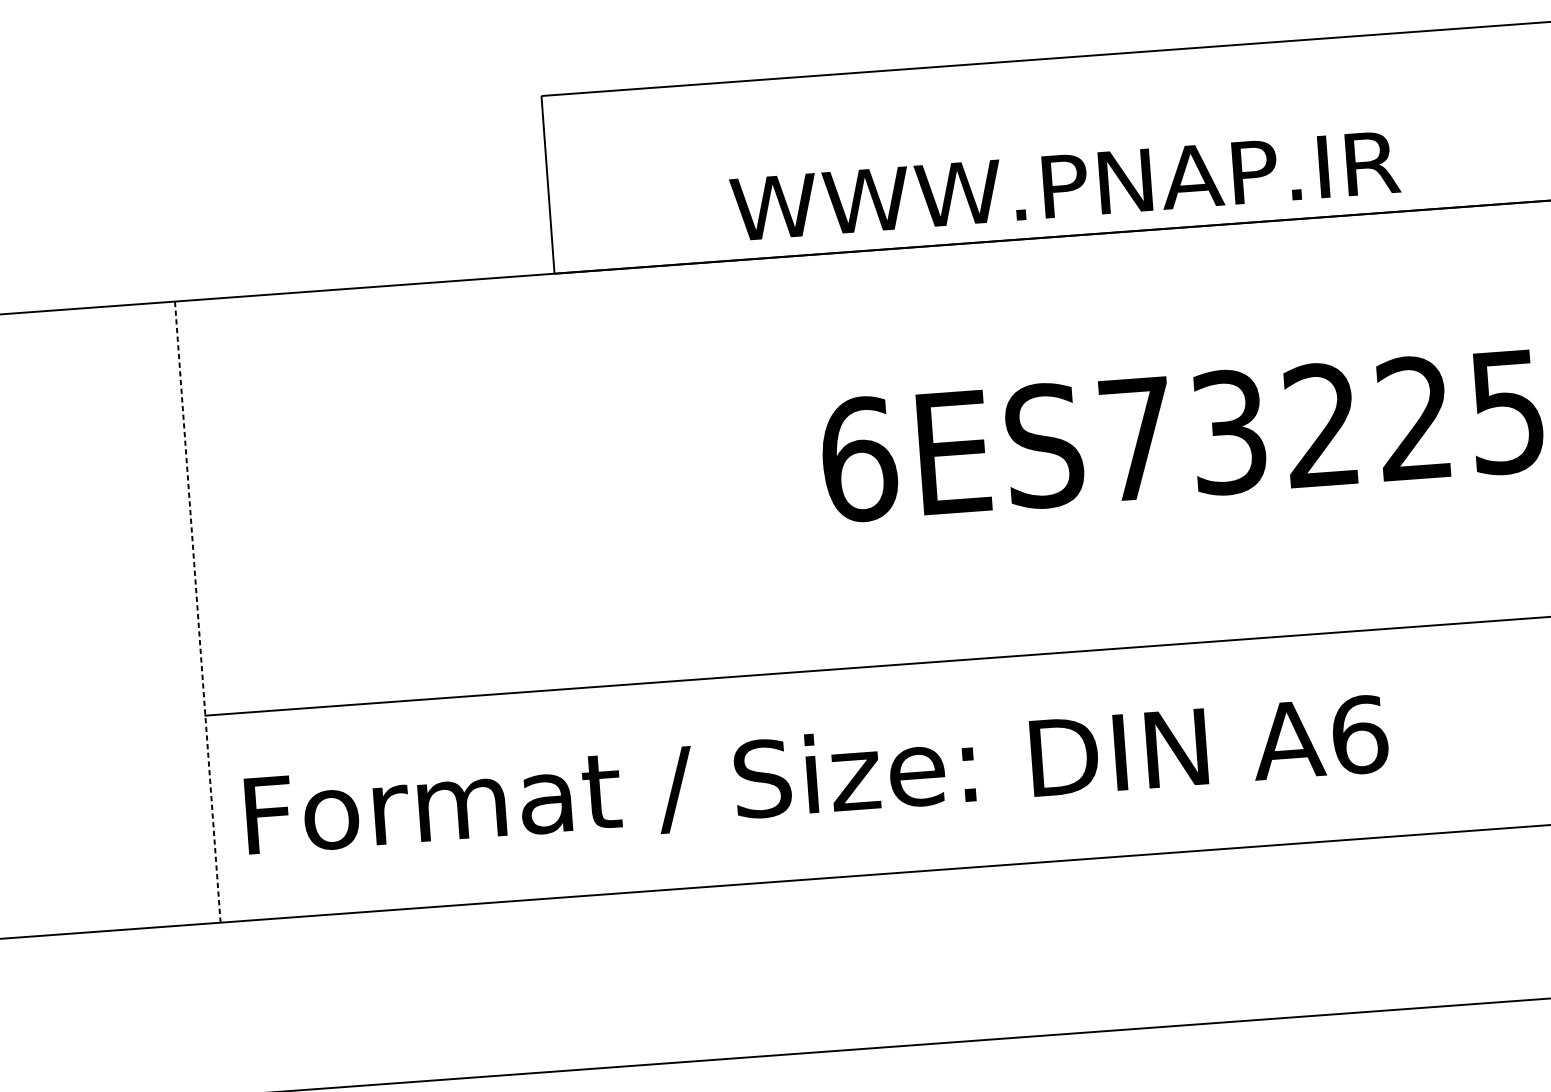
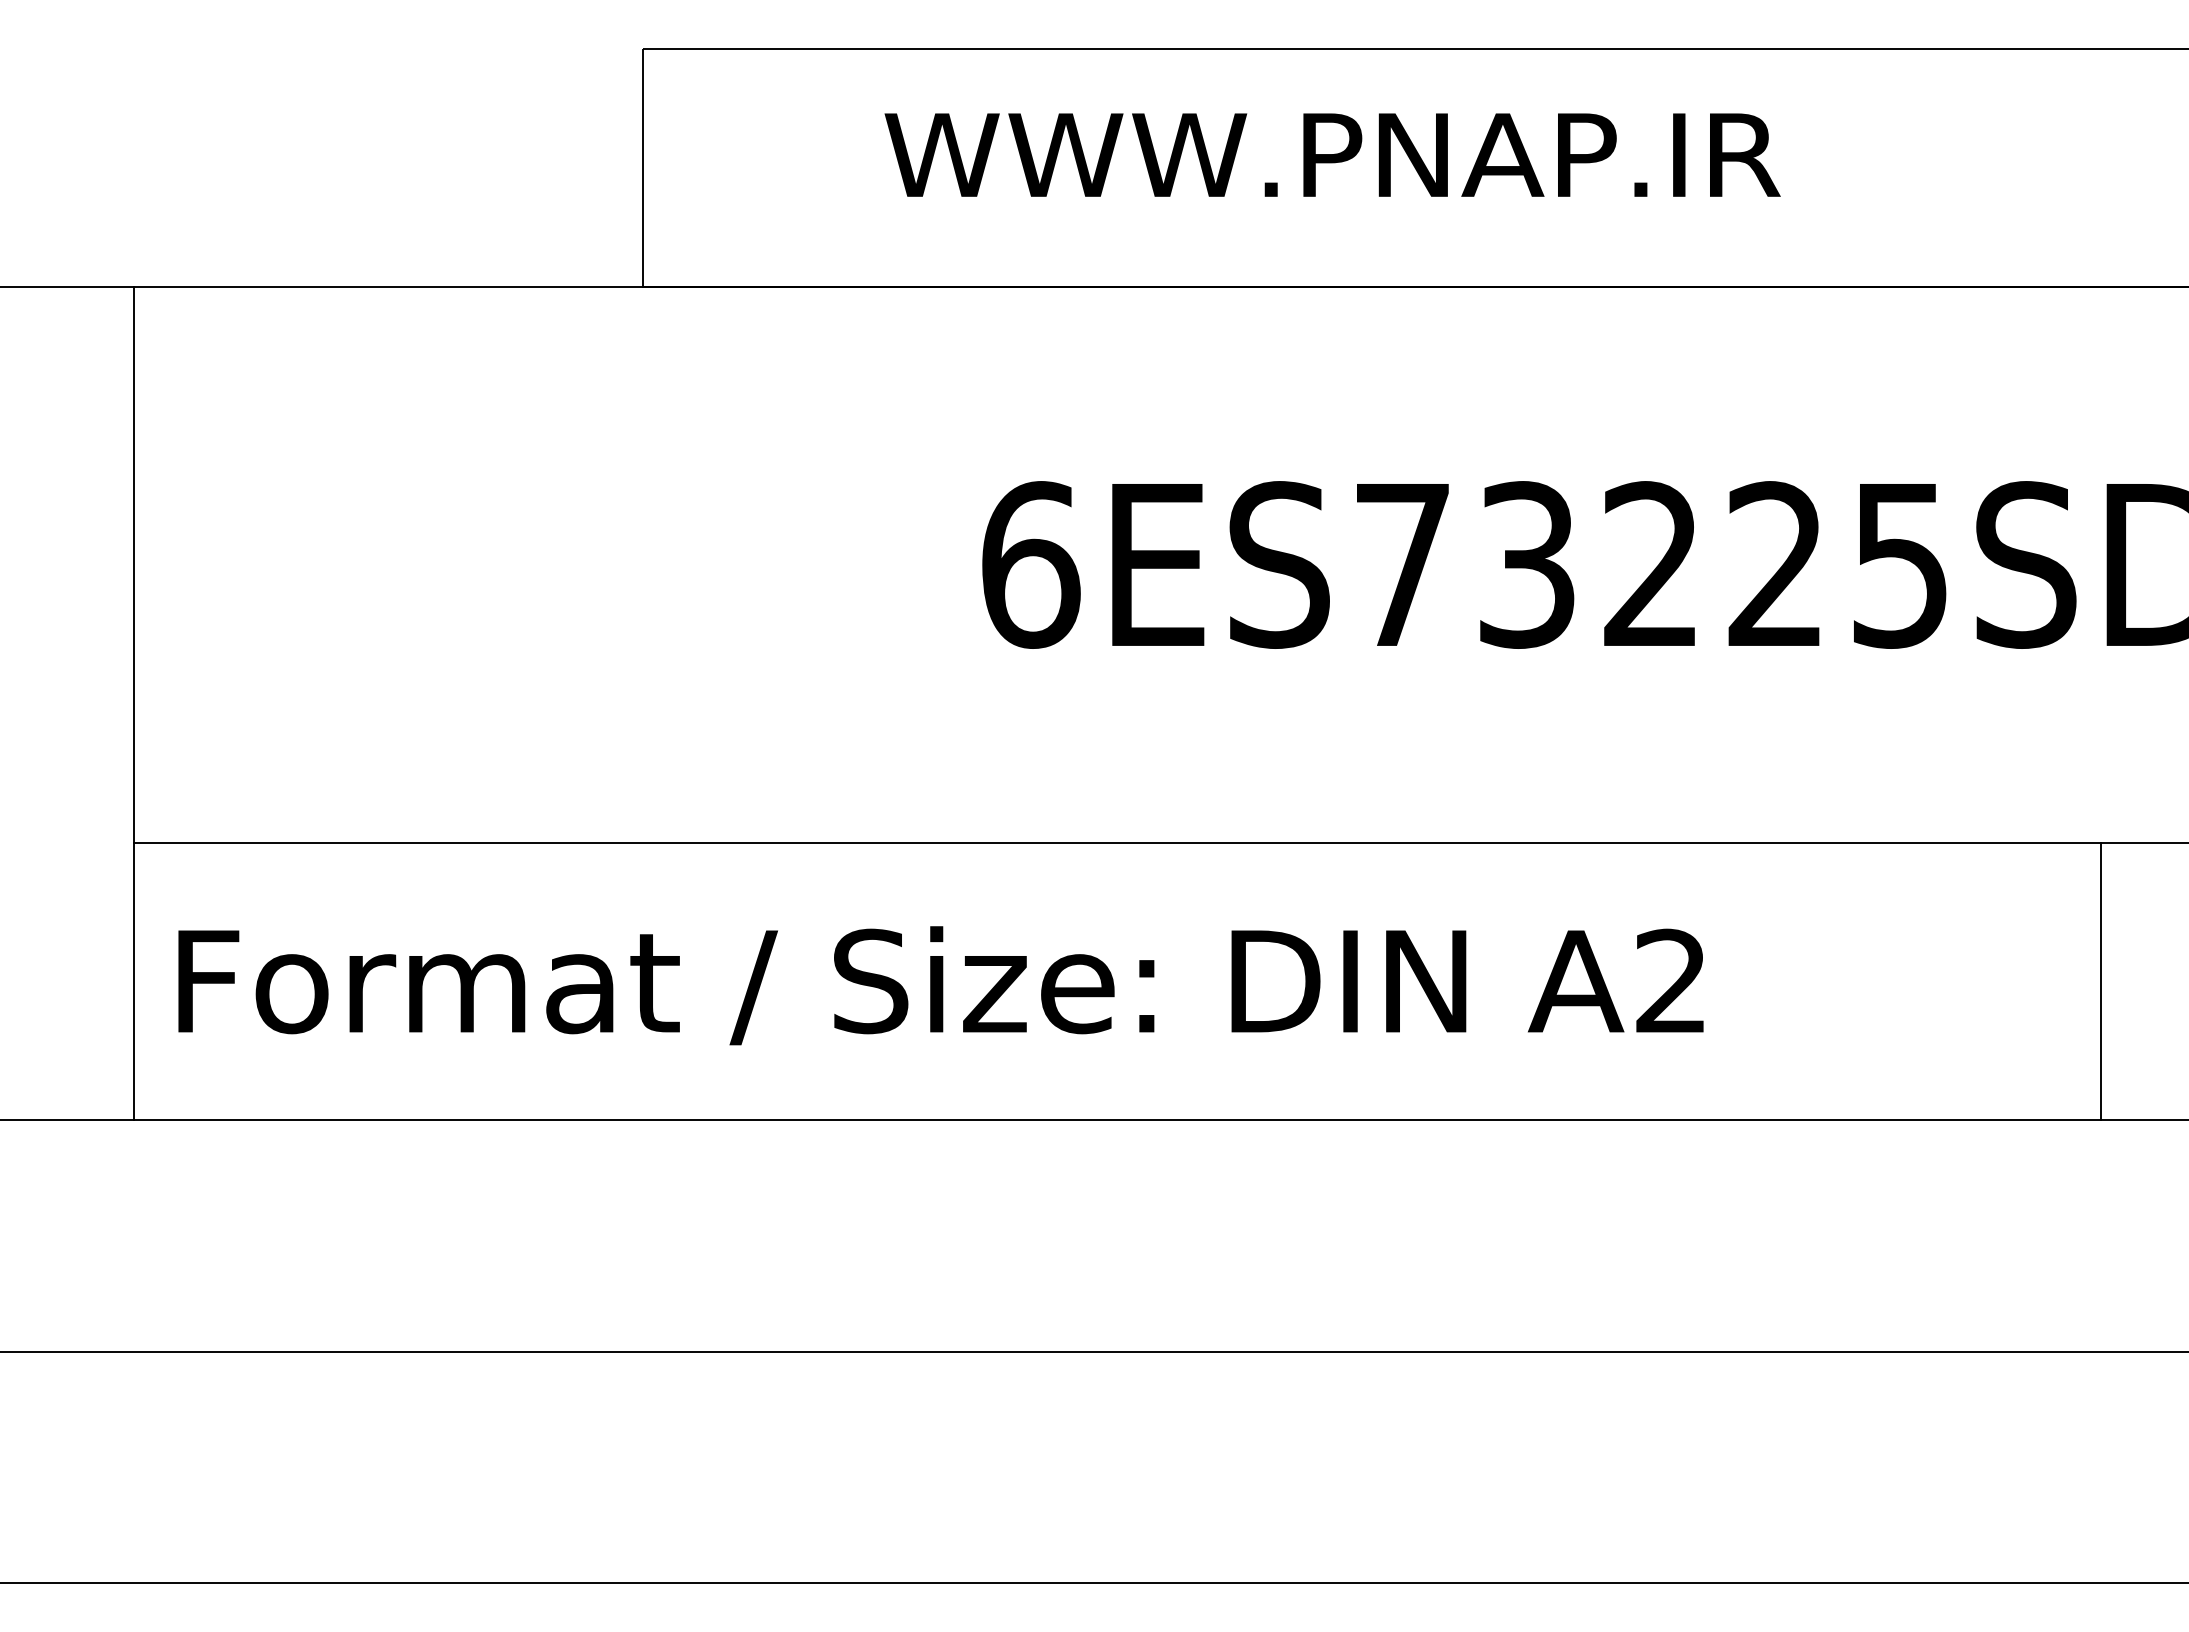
text: (1065, 185) -> (1332, 154), moved
line: (197, 611) -> (133, 703), dashed -> solid
text: (1360, 734) -> (1672, 981), A6 -> A2

